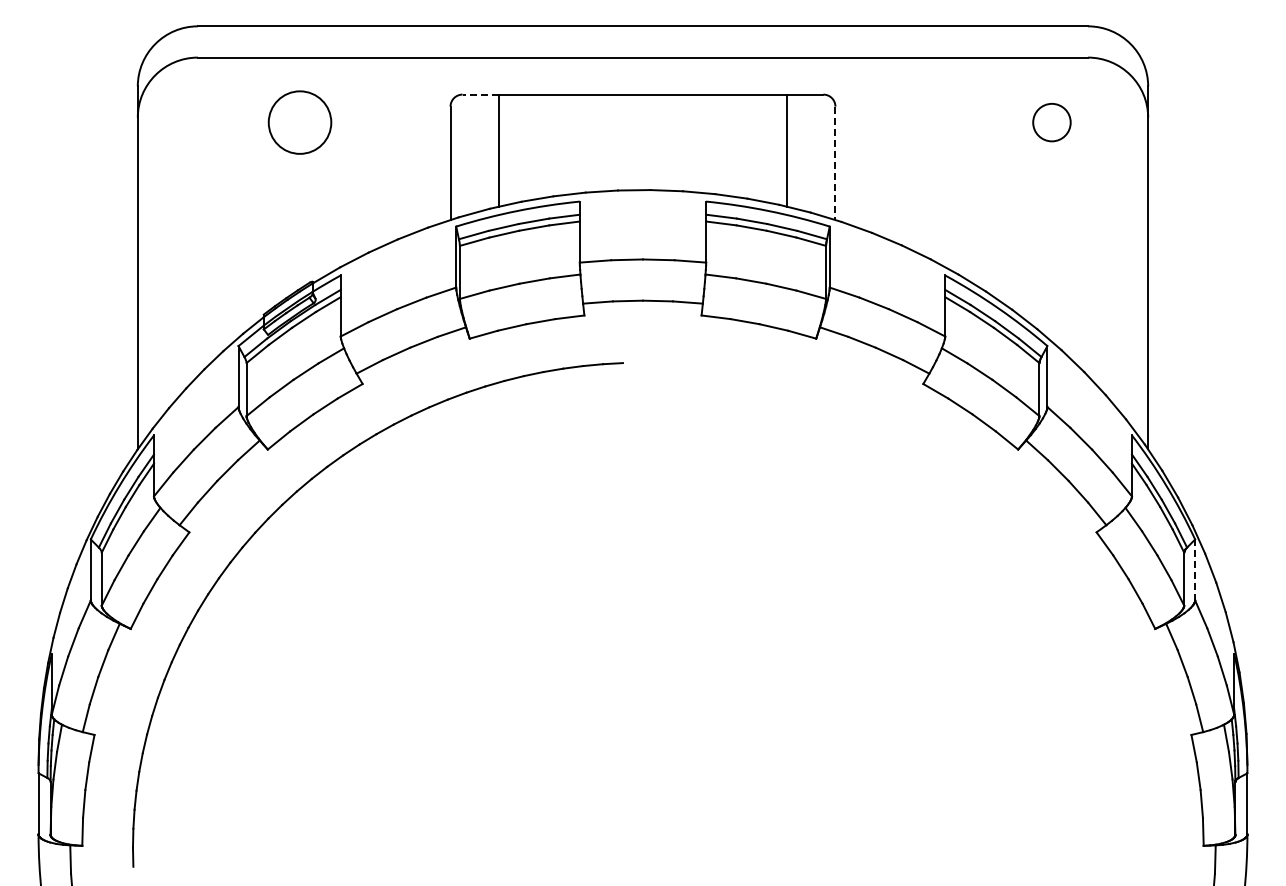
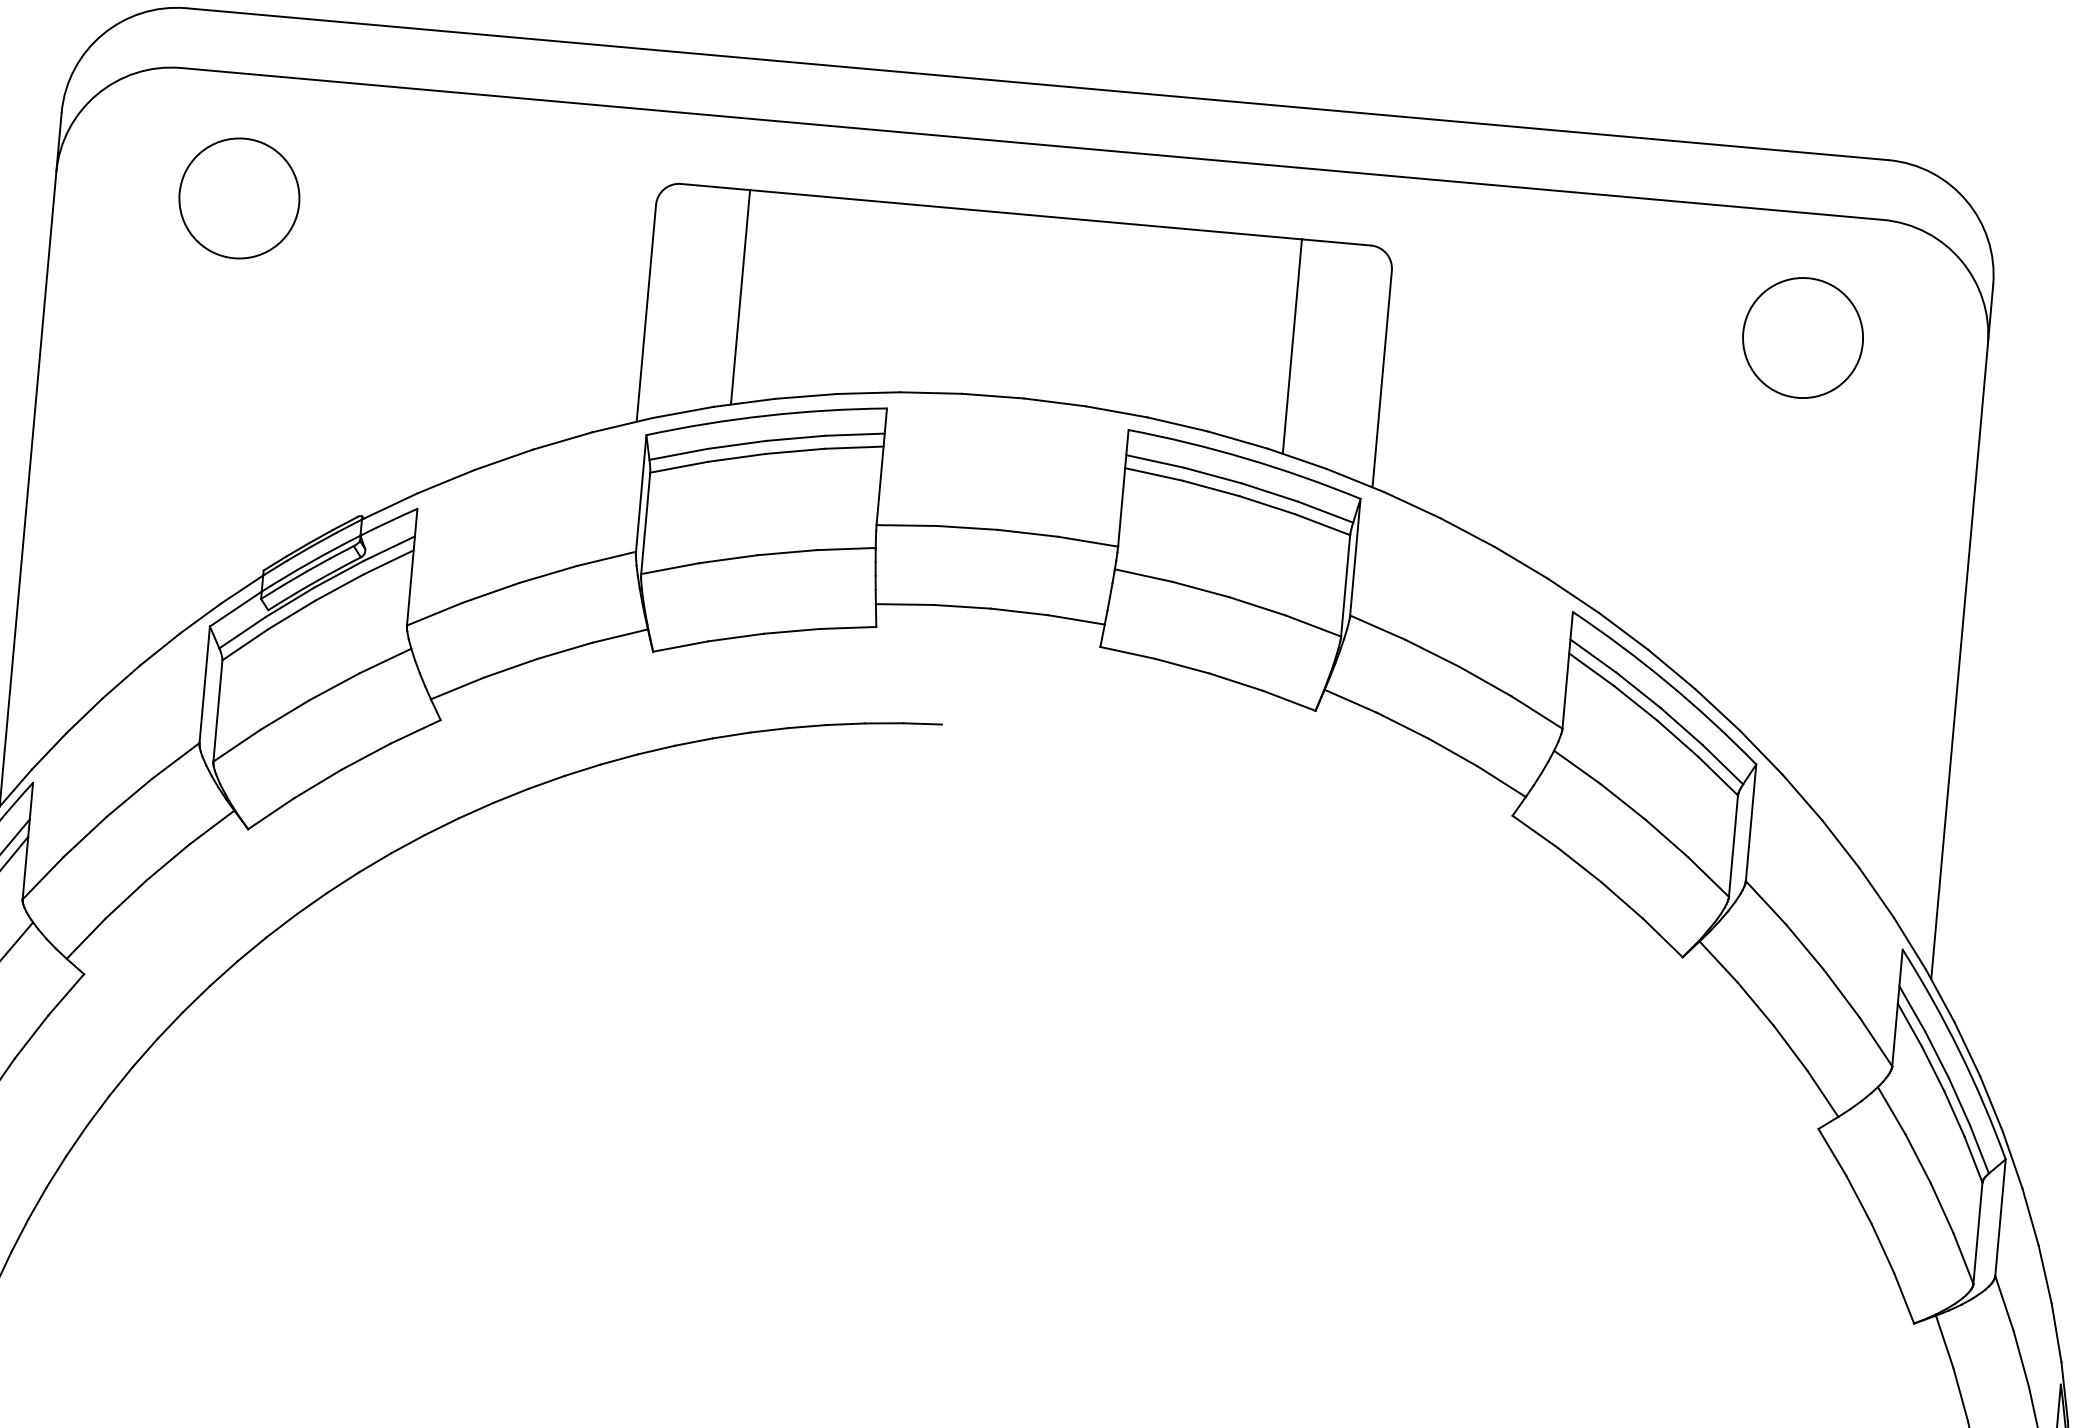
line: (480, 94) -> (715, 186), dashed -> solid
circle: (299, 122) -> (238, 198), moved
circle: (1051, 122) -> (1802, 337), size x1.67
line: (835, 163) -> (1382, 379), dashed -> solid
line: (1195, 569) -> (2001, 1216), dashed -> solid

